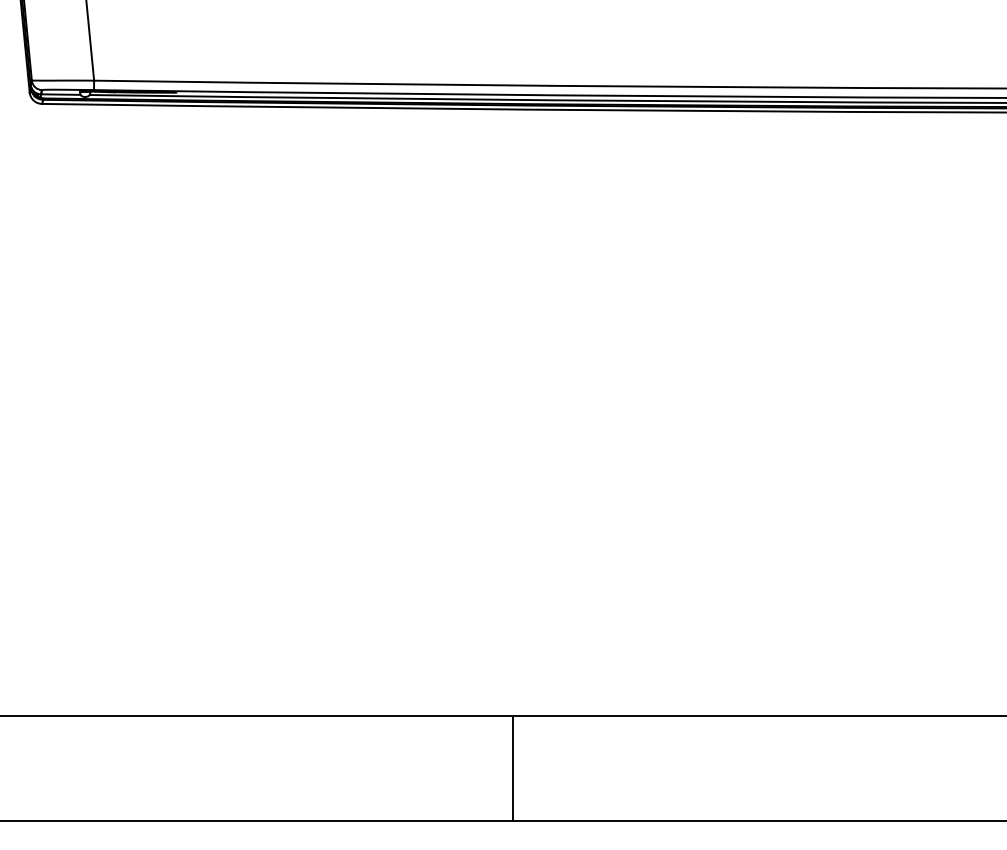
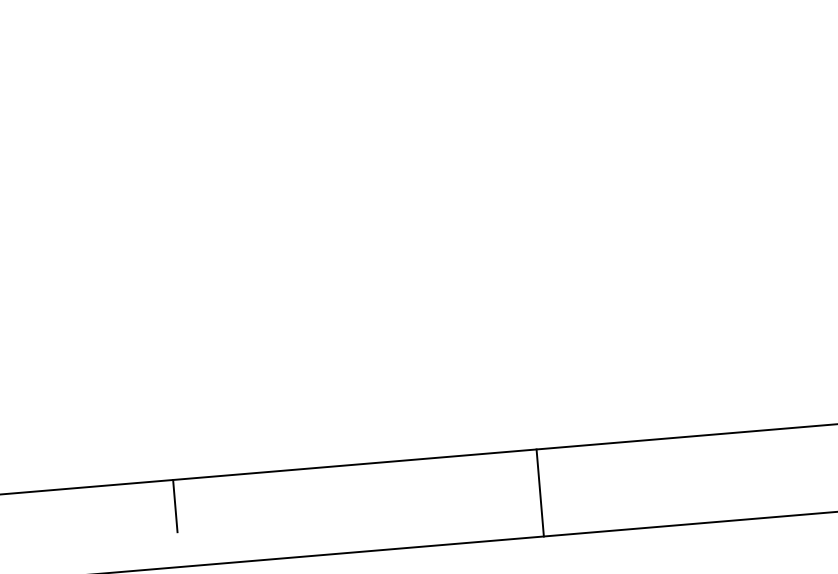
line: (124, 747) -> (175, 505), added
line: (512, 768) -> (540, 492), moved

